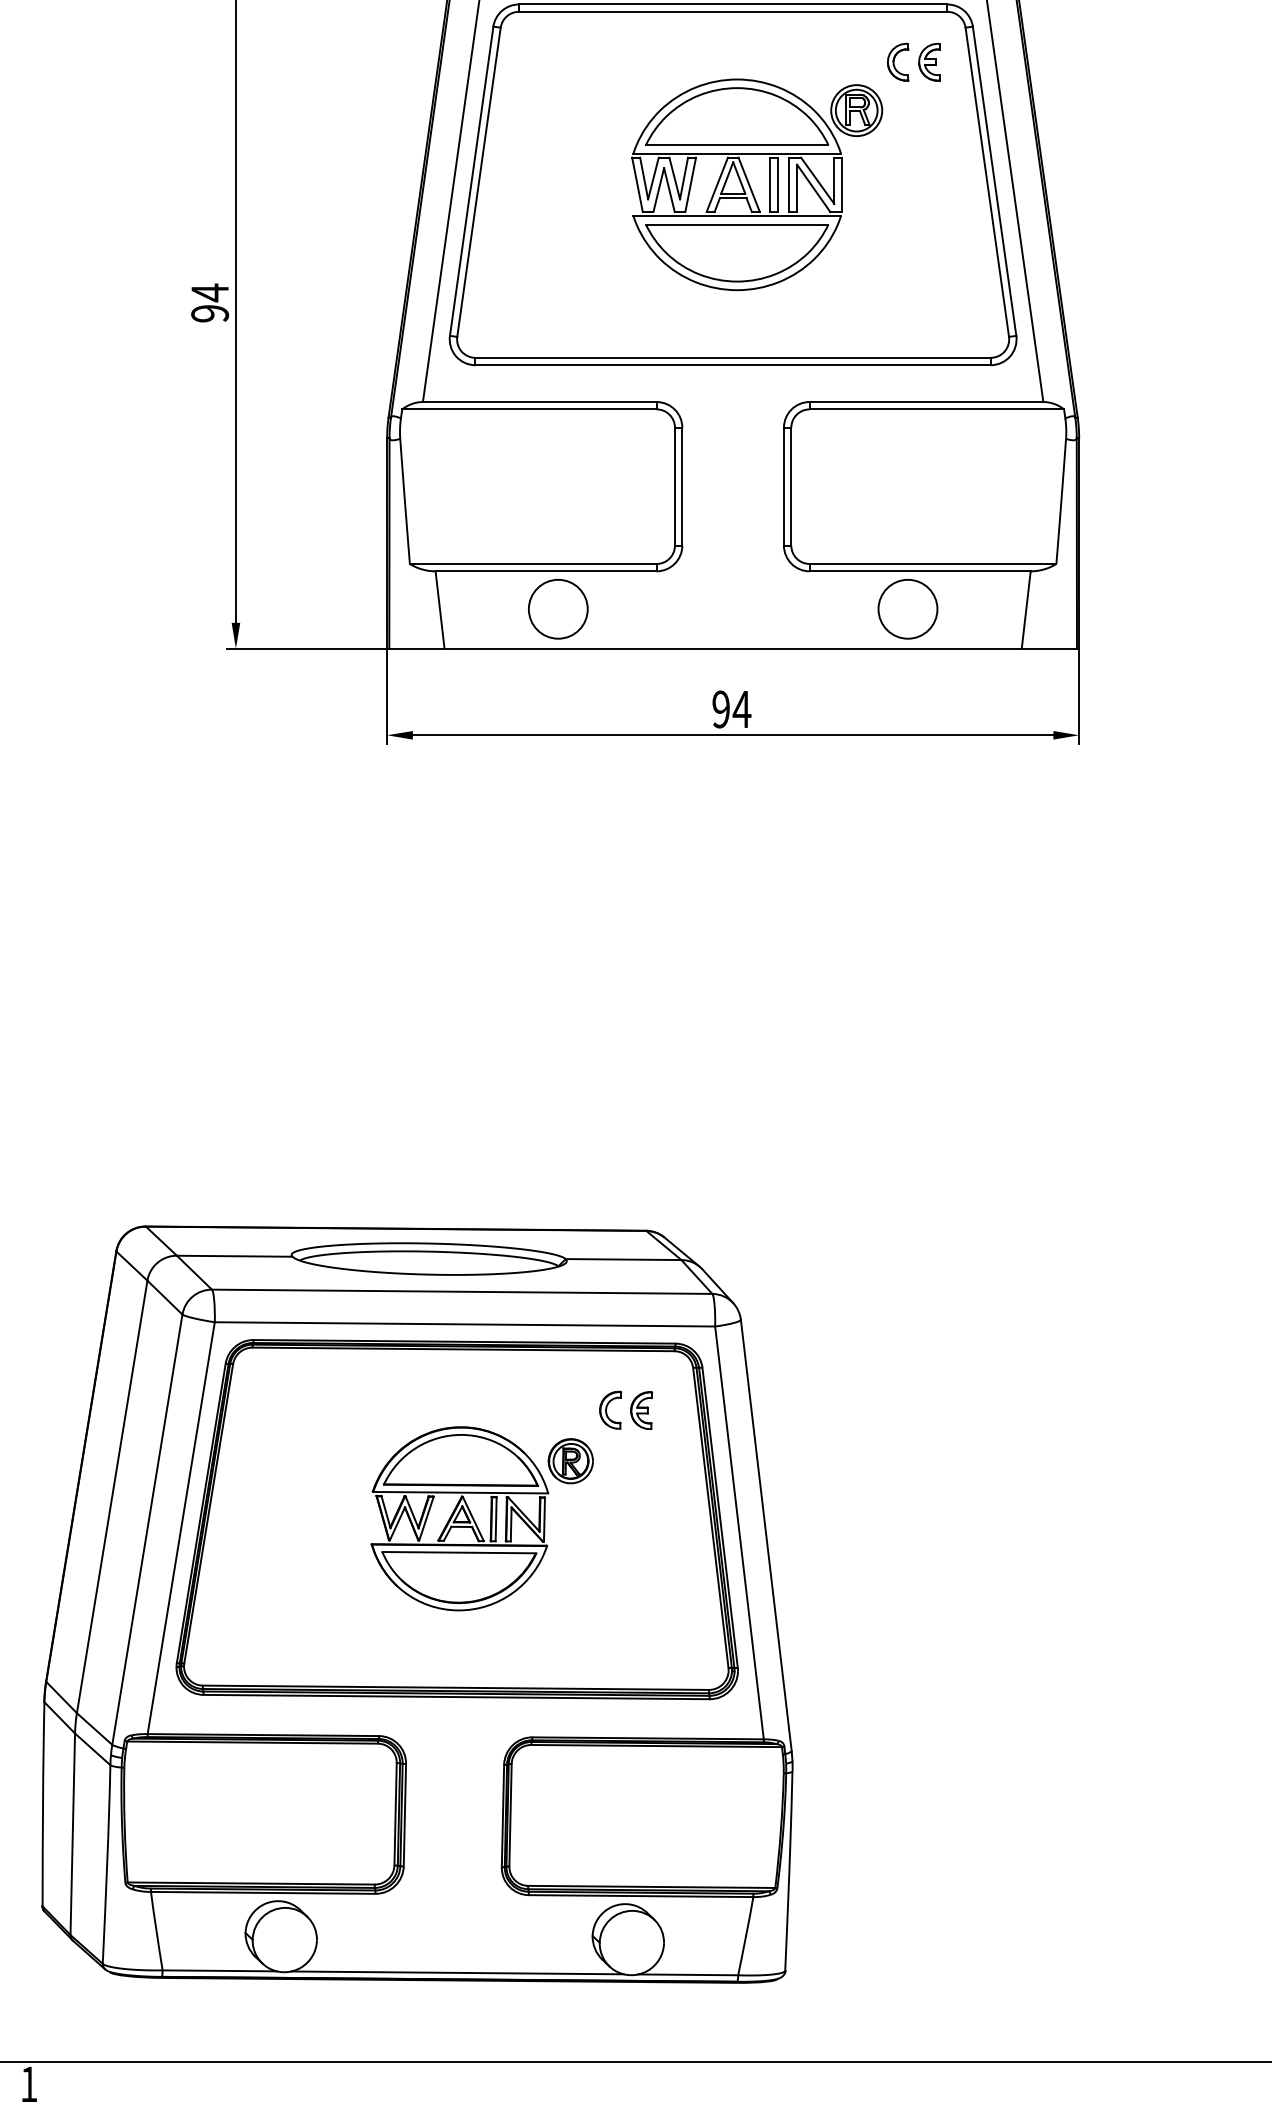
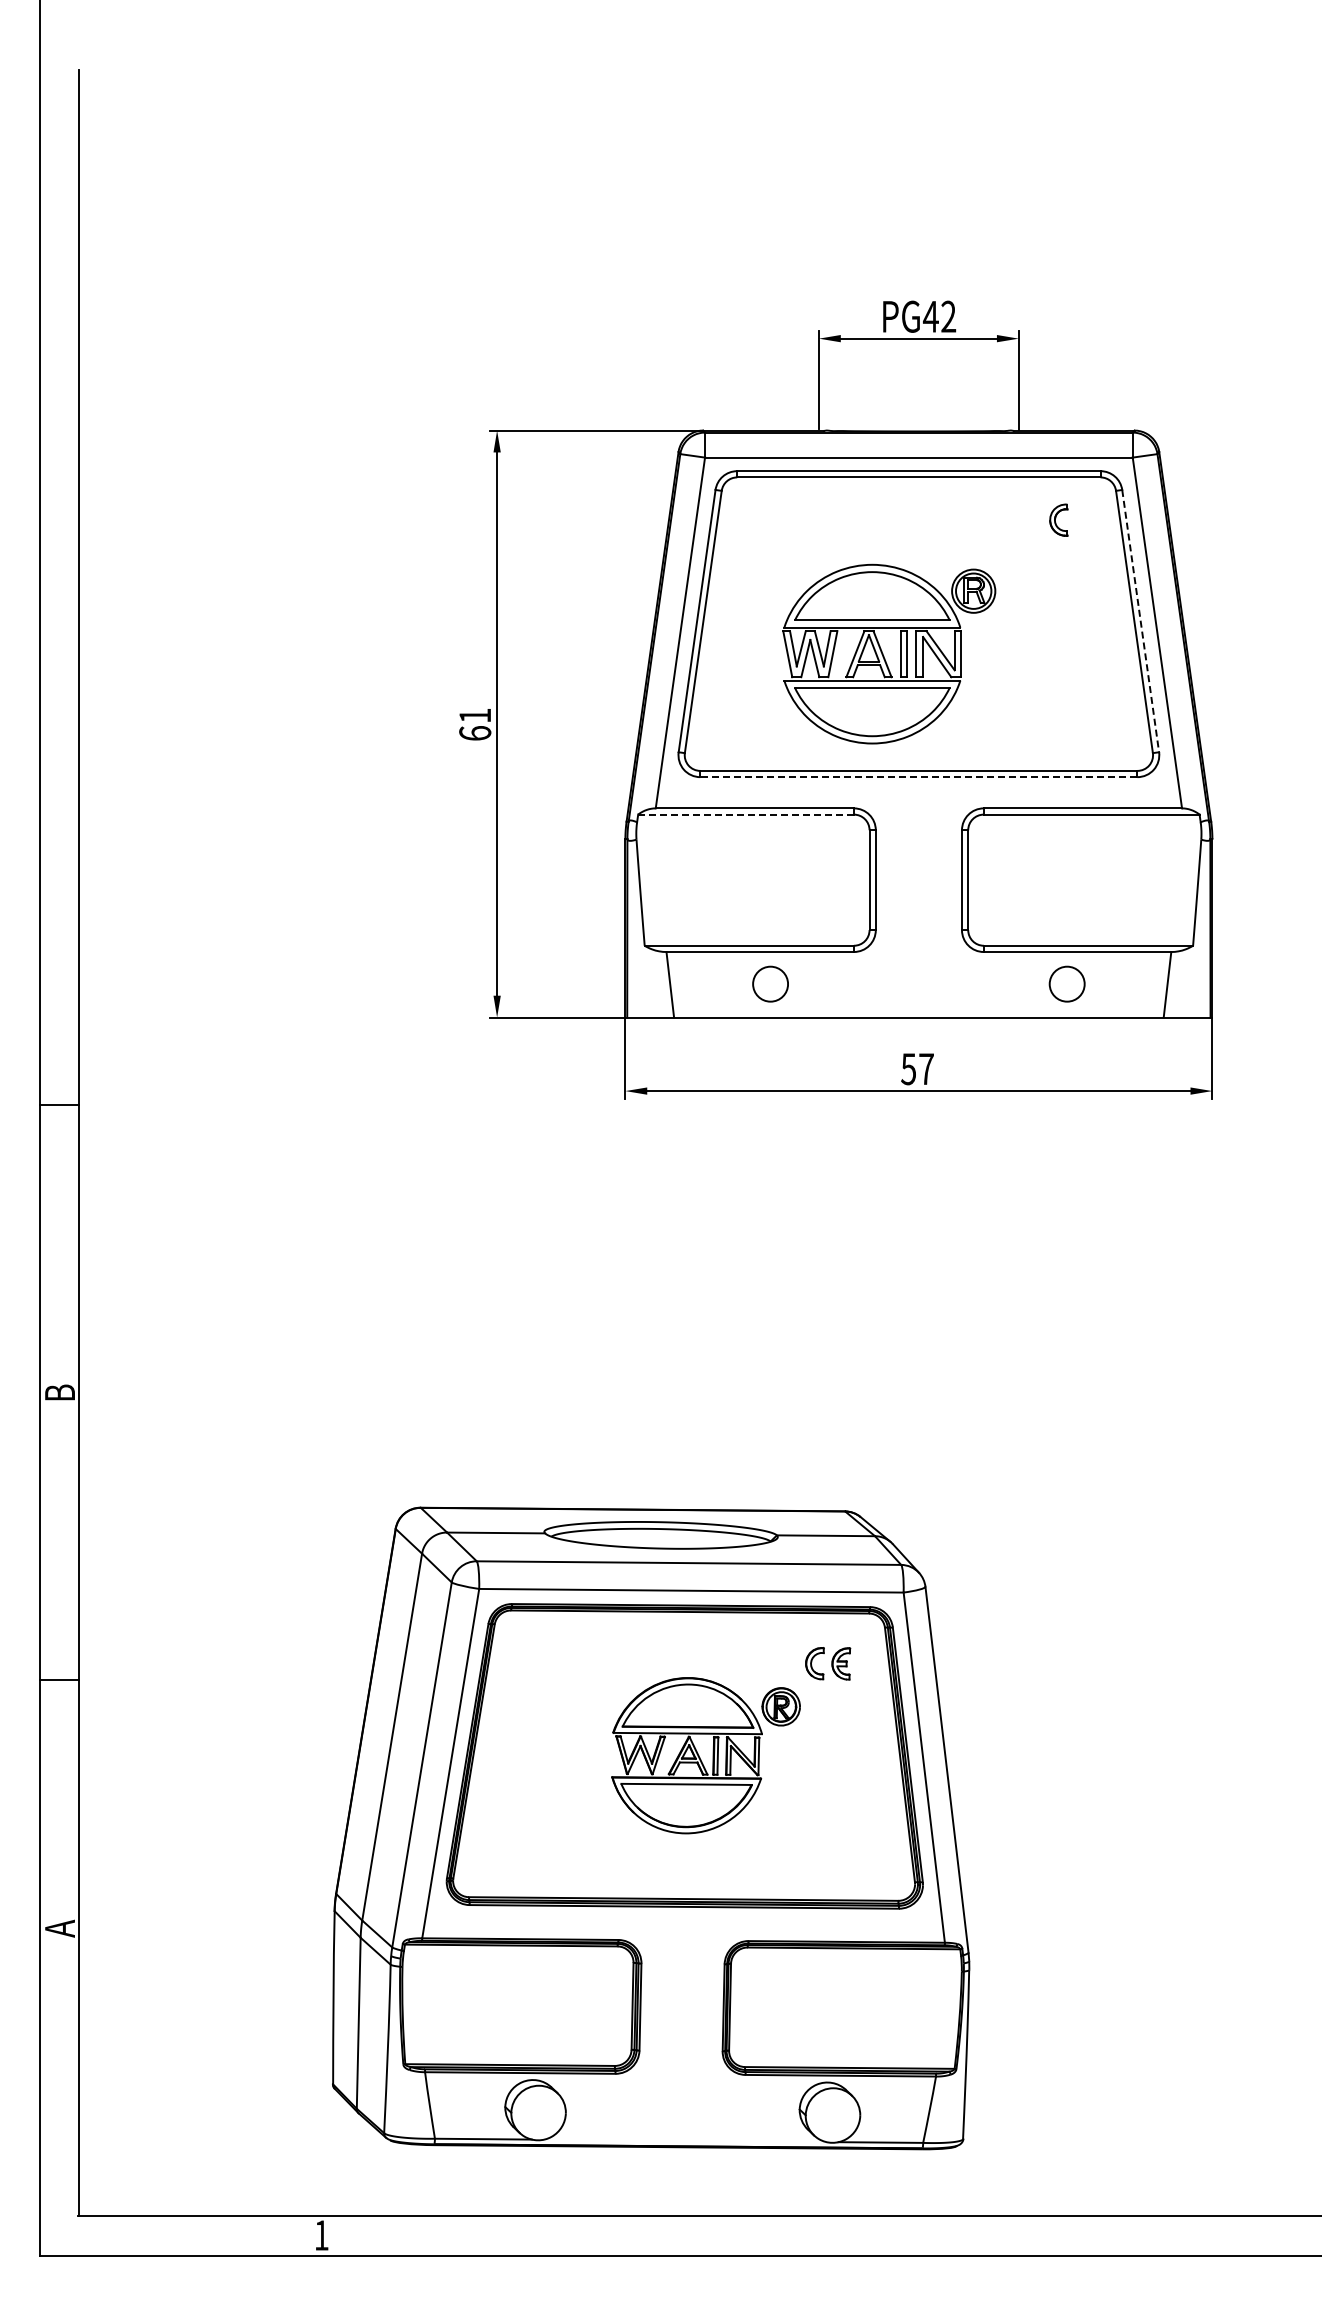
part: (928, 61) -> (1084, 519), removed
line: (994, 181) -> (1140, 621), solid -> dashed
part: (757, 184) -> (889, 653), moved
text: (210, 301) -> (475, 723), 94 -> 61
line: (732, 365) -> (918, 777), solid -> dashed
line: (529, 409) -> (746, 814), solid -> dashed
circle: (558, 609) -> (770, 984), size x0.7
circle: (908, 609) -> (1067, 984), size x0.7
text: (731, 709) -> (917, 1069), 94 -> 57
line: (457, 1972) -> (685, 2140), removed

